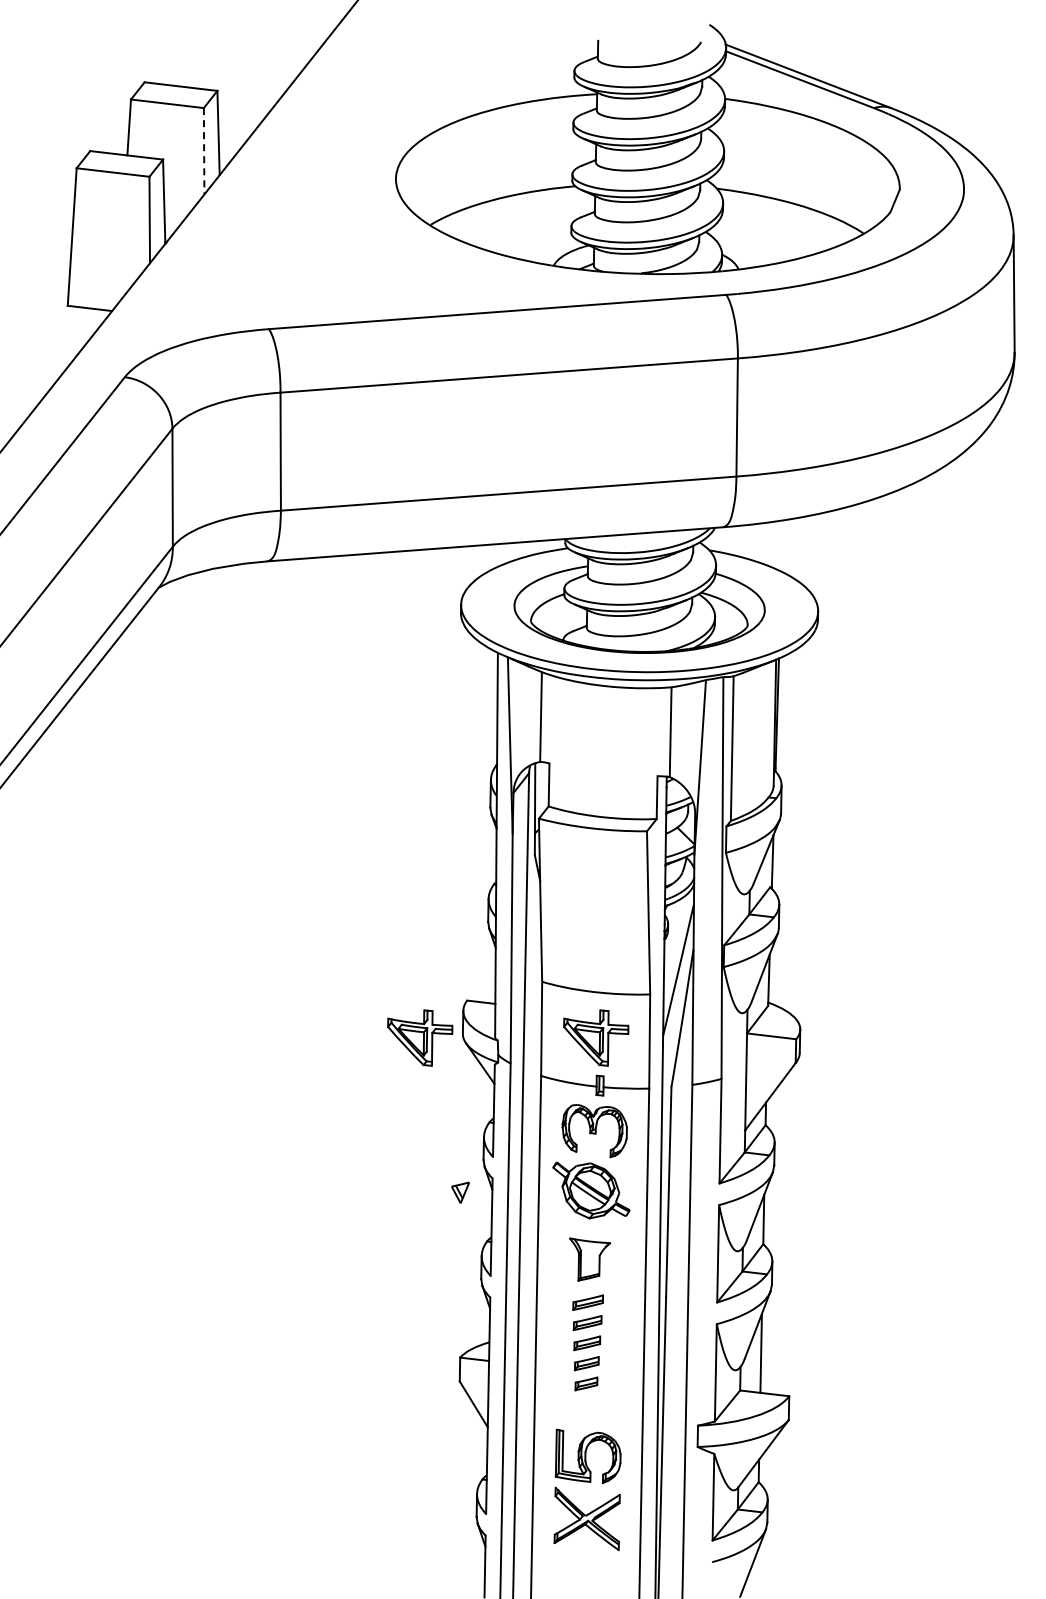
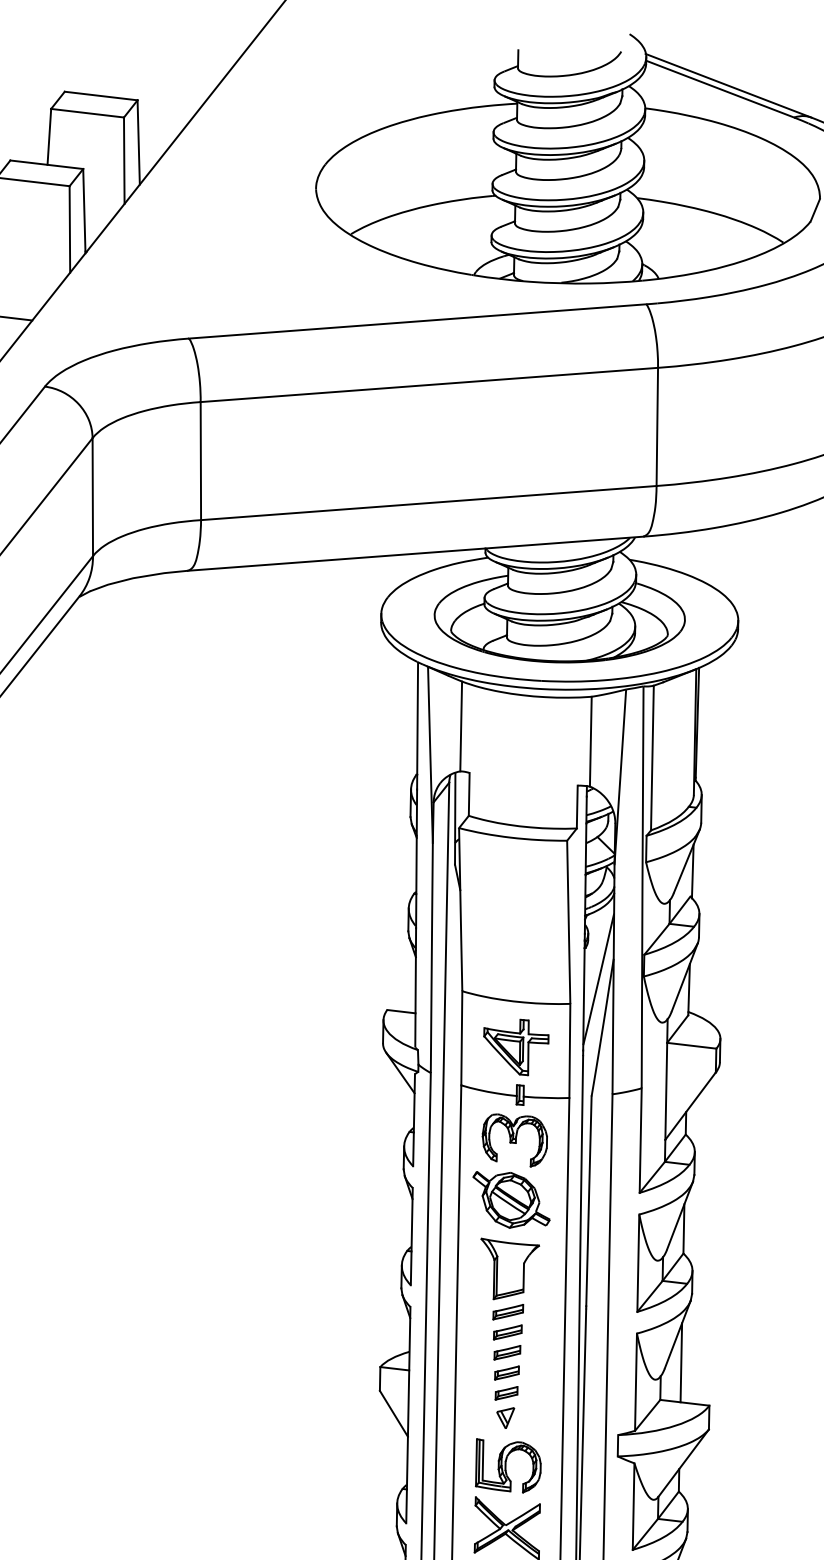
line: (204, 151) -> (124, 160), dashed -> solid
part: (420, 1037) -> (340, 1046), removed
part: (460, 1192) -> (505, 1417), moved
part: (589, 1259) -> (509, 1268), size x1.43

